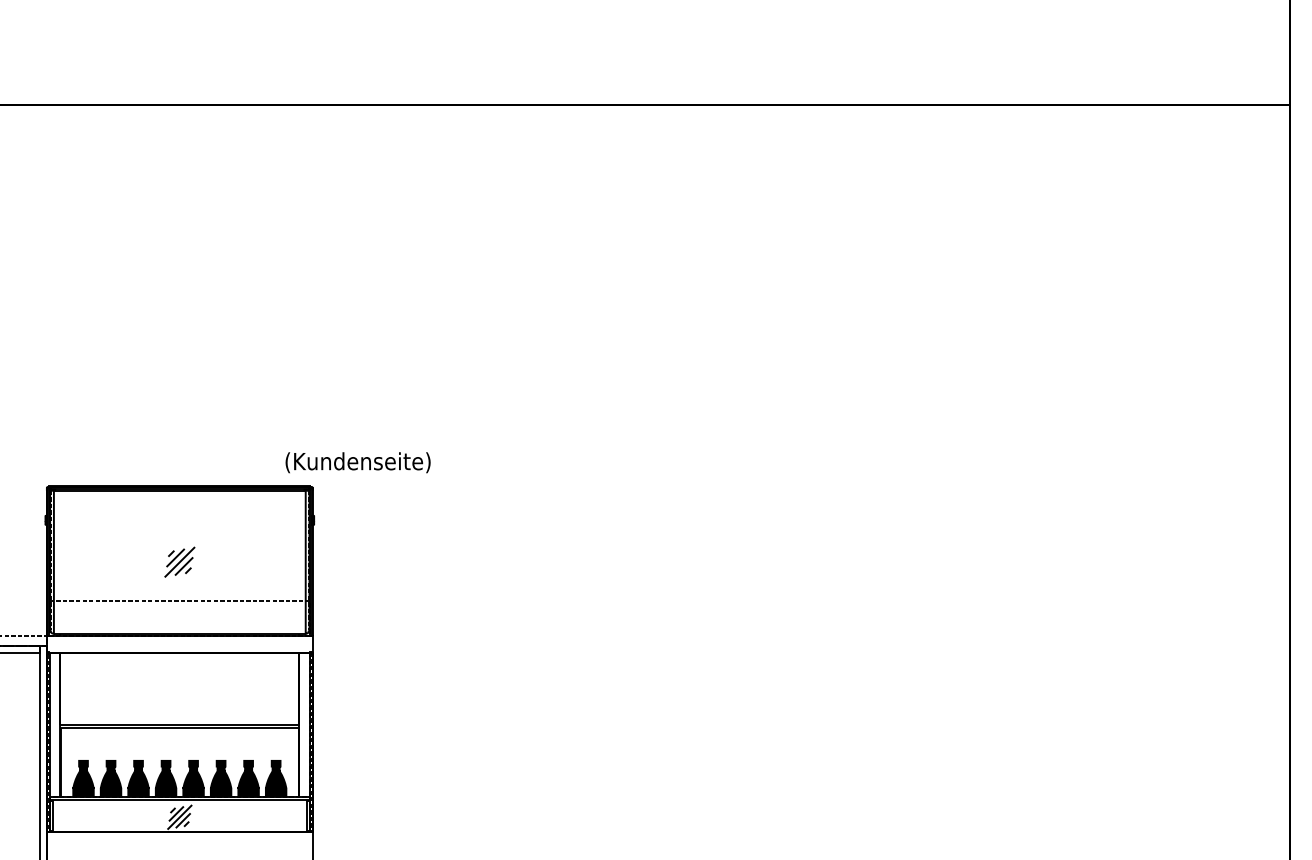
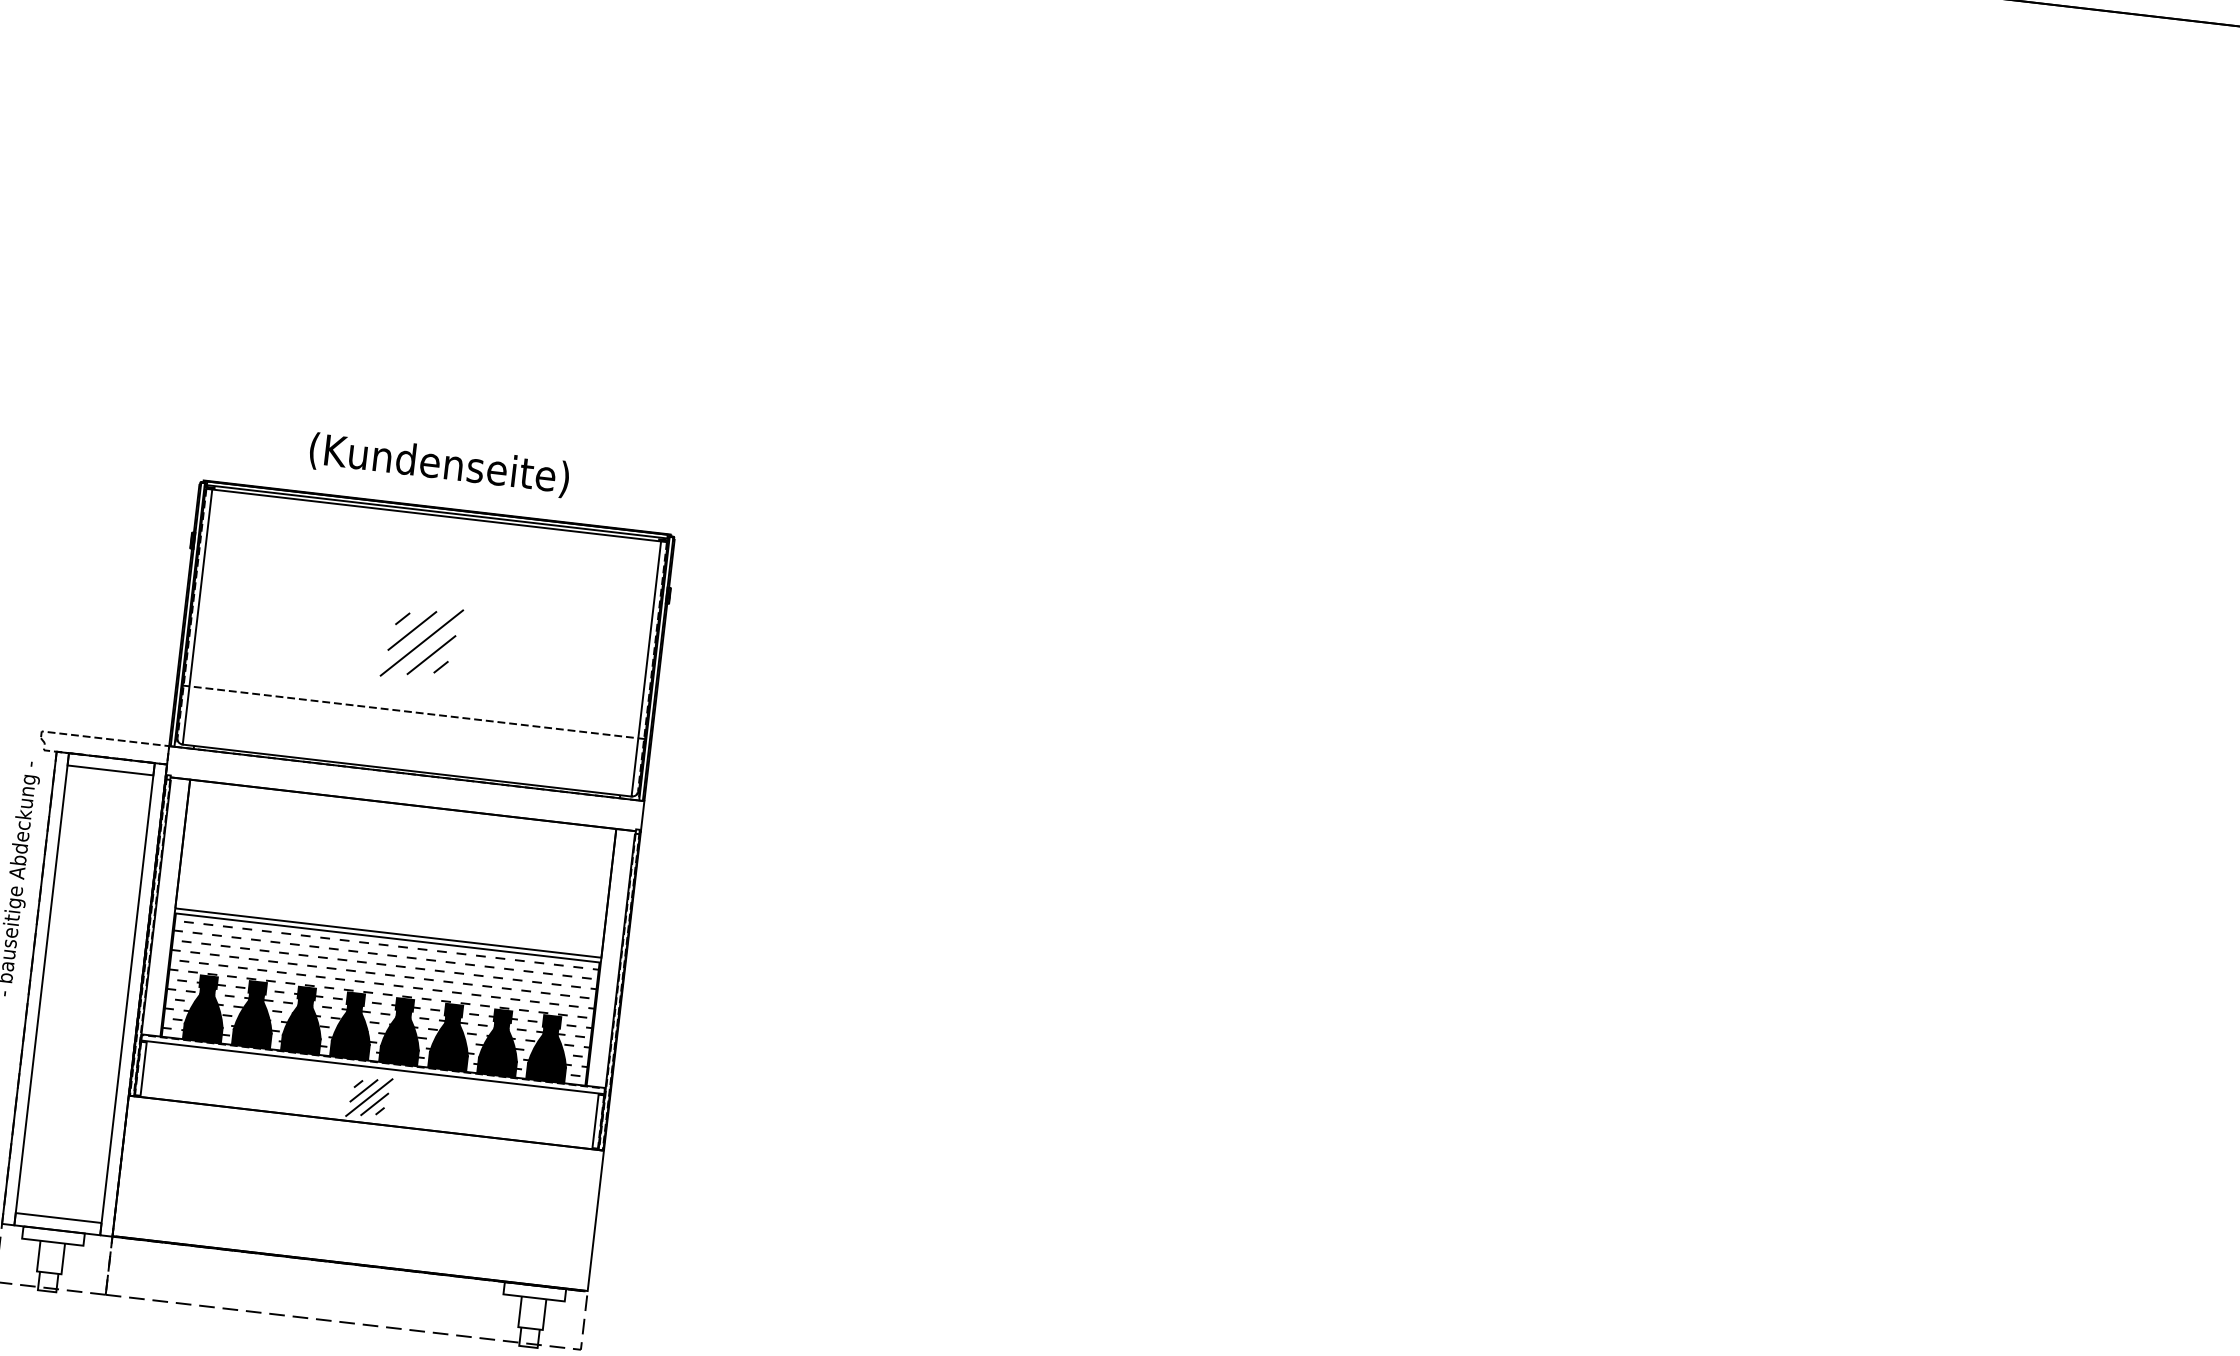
text: (357, 462) -> (438, 464), moved
part: (179, 561) -> (421, 641), size x1.43
hatch: (179, 761) -> (380, 998), added

